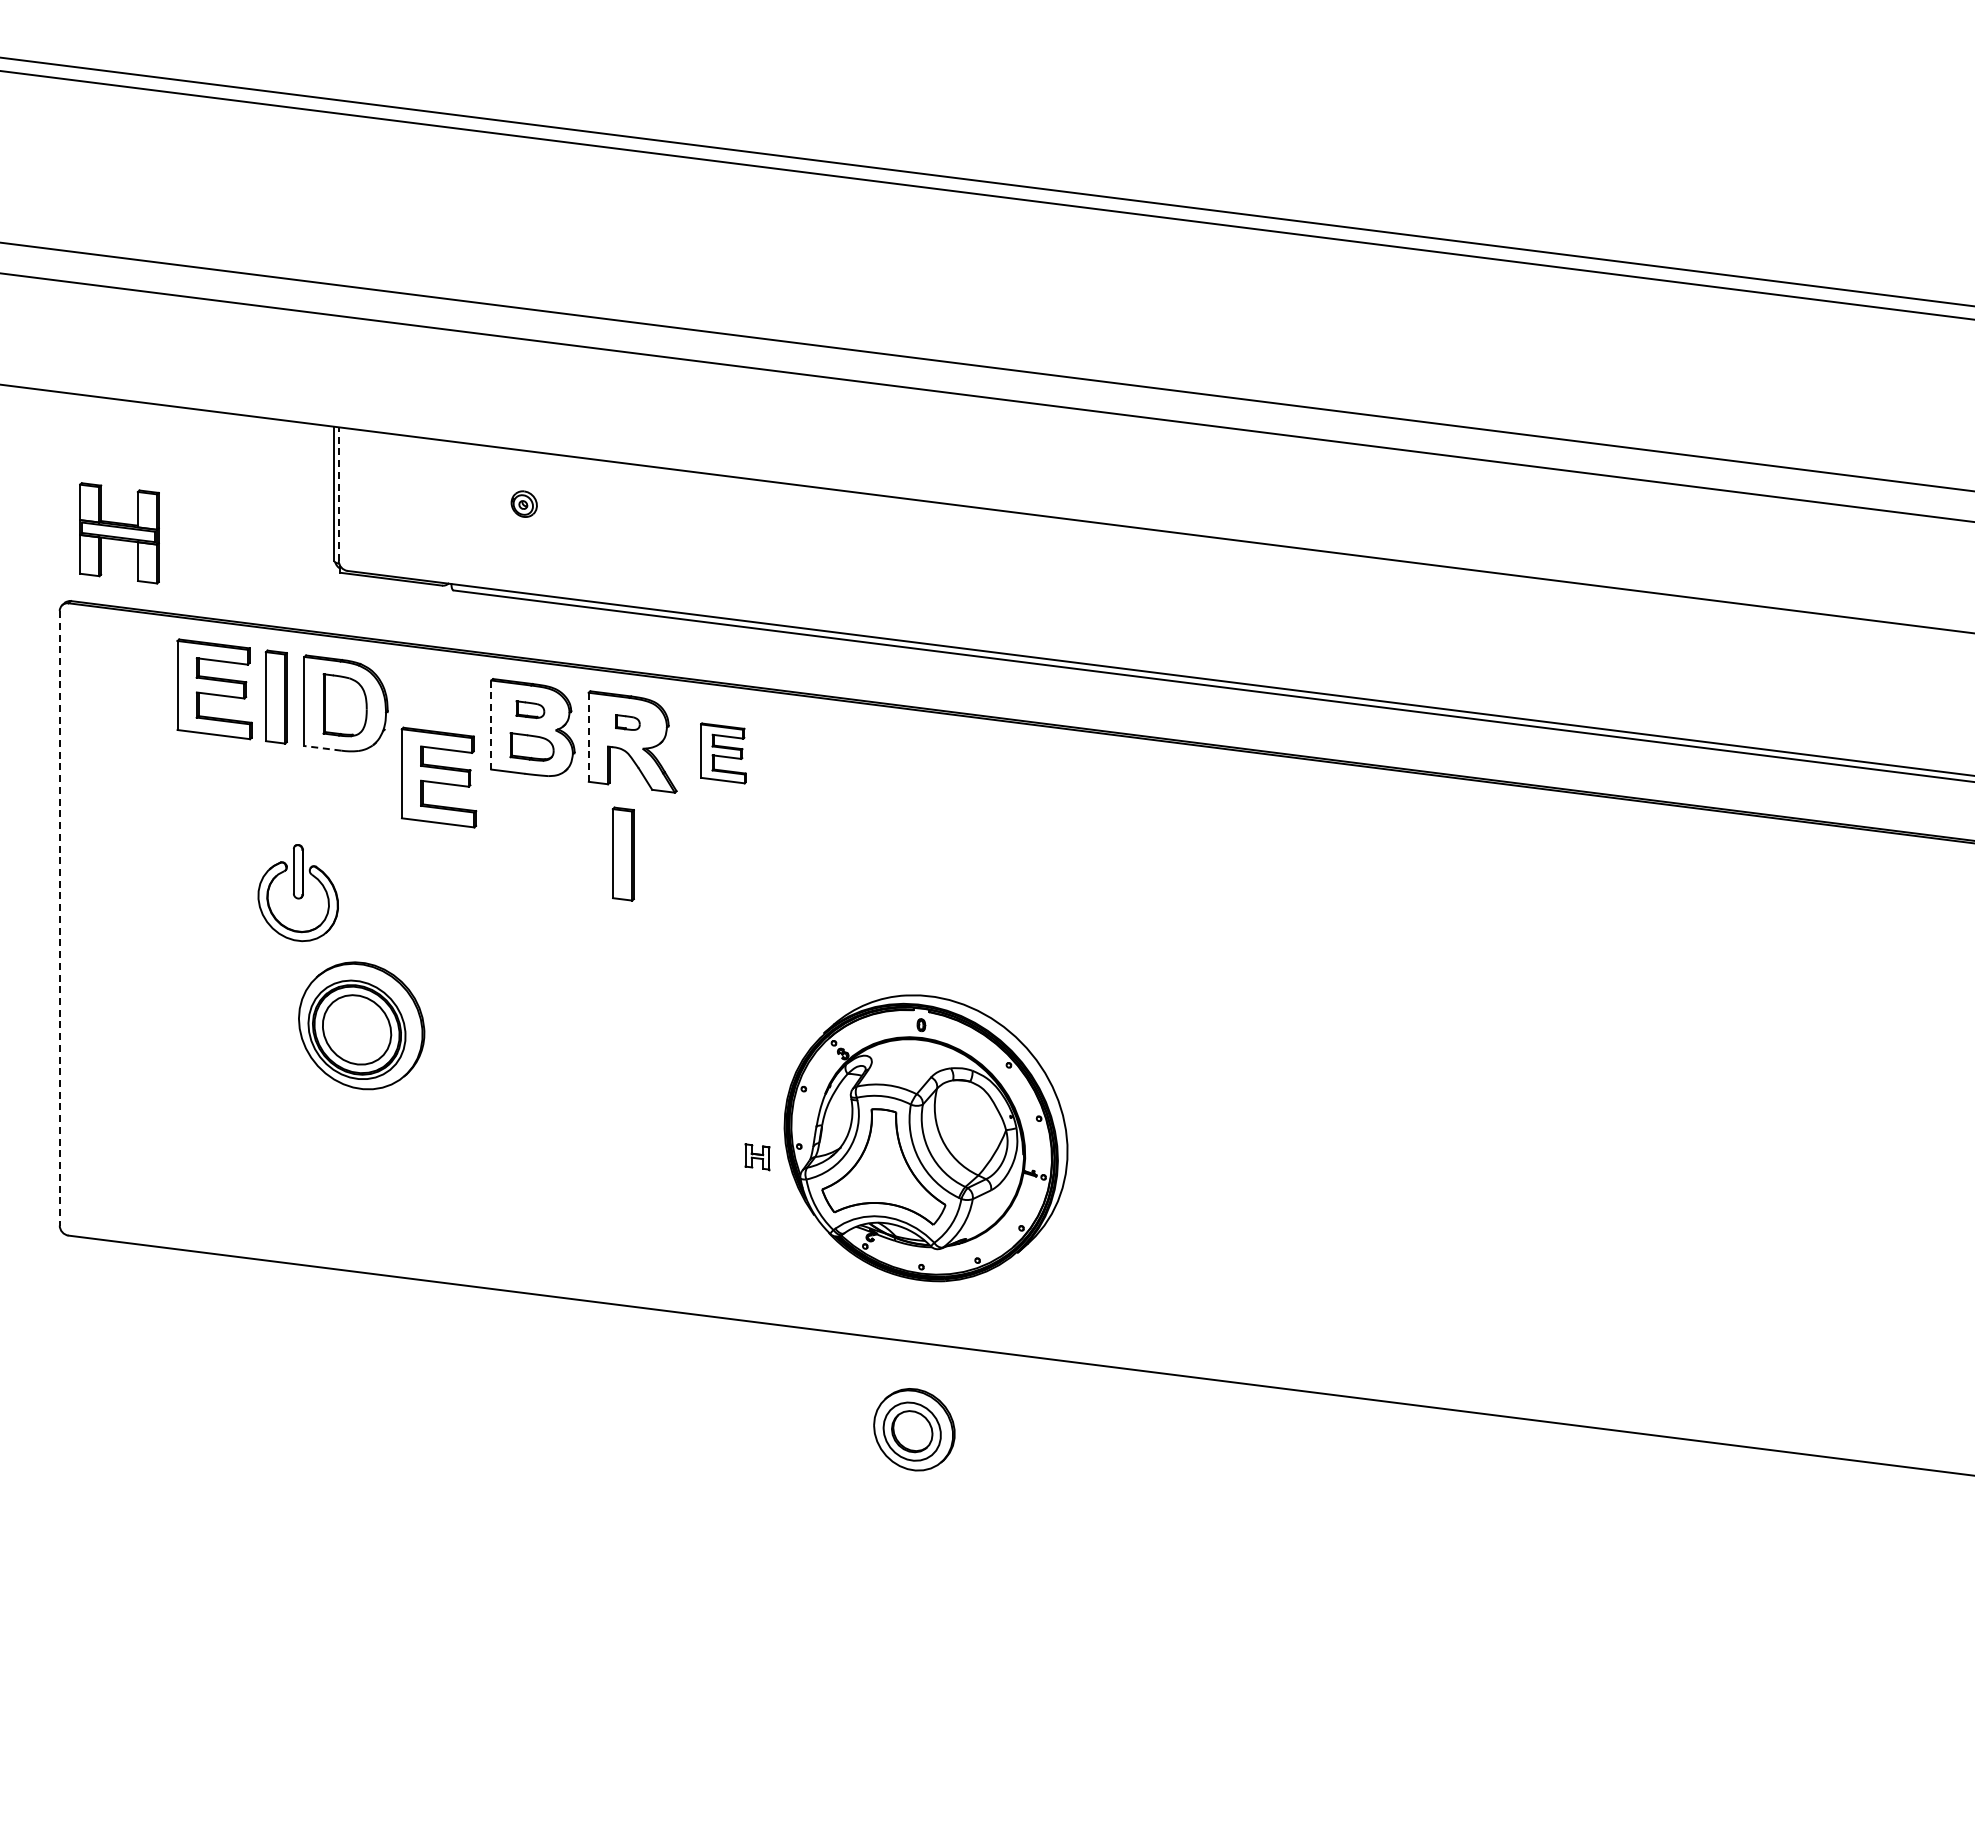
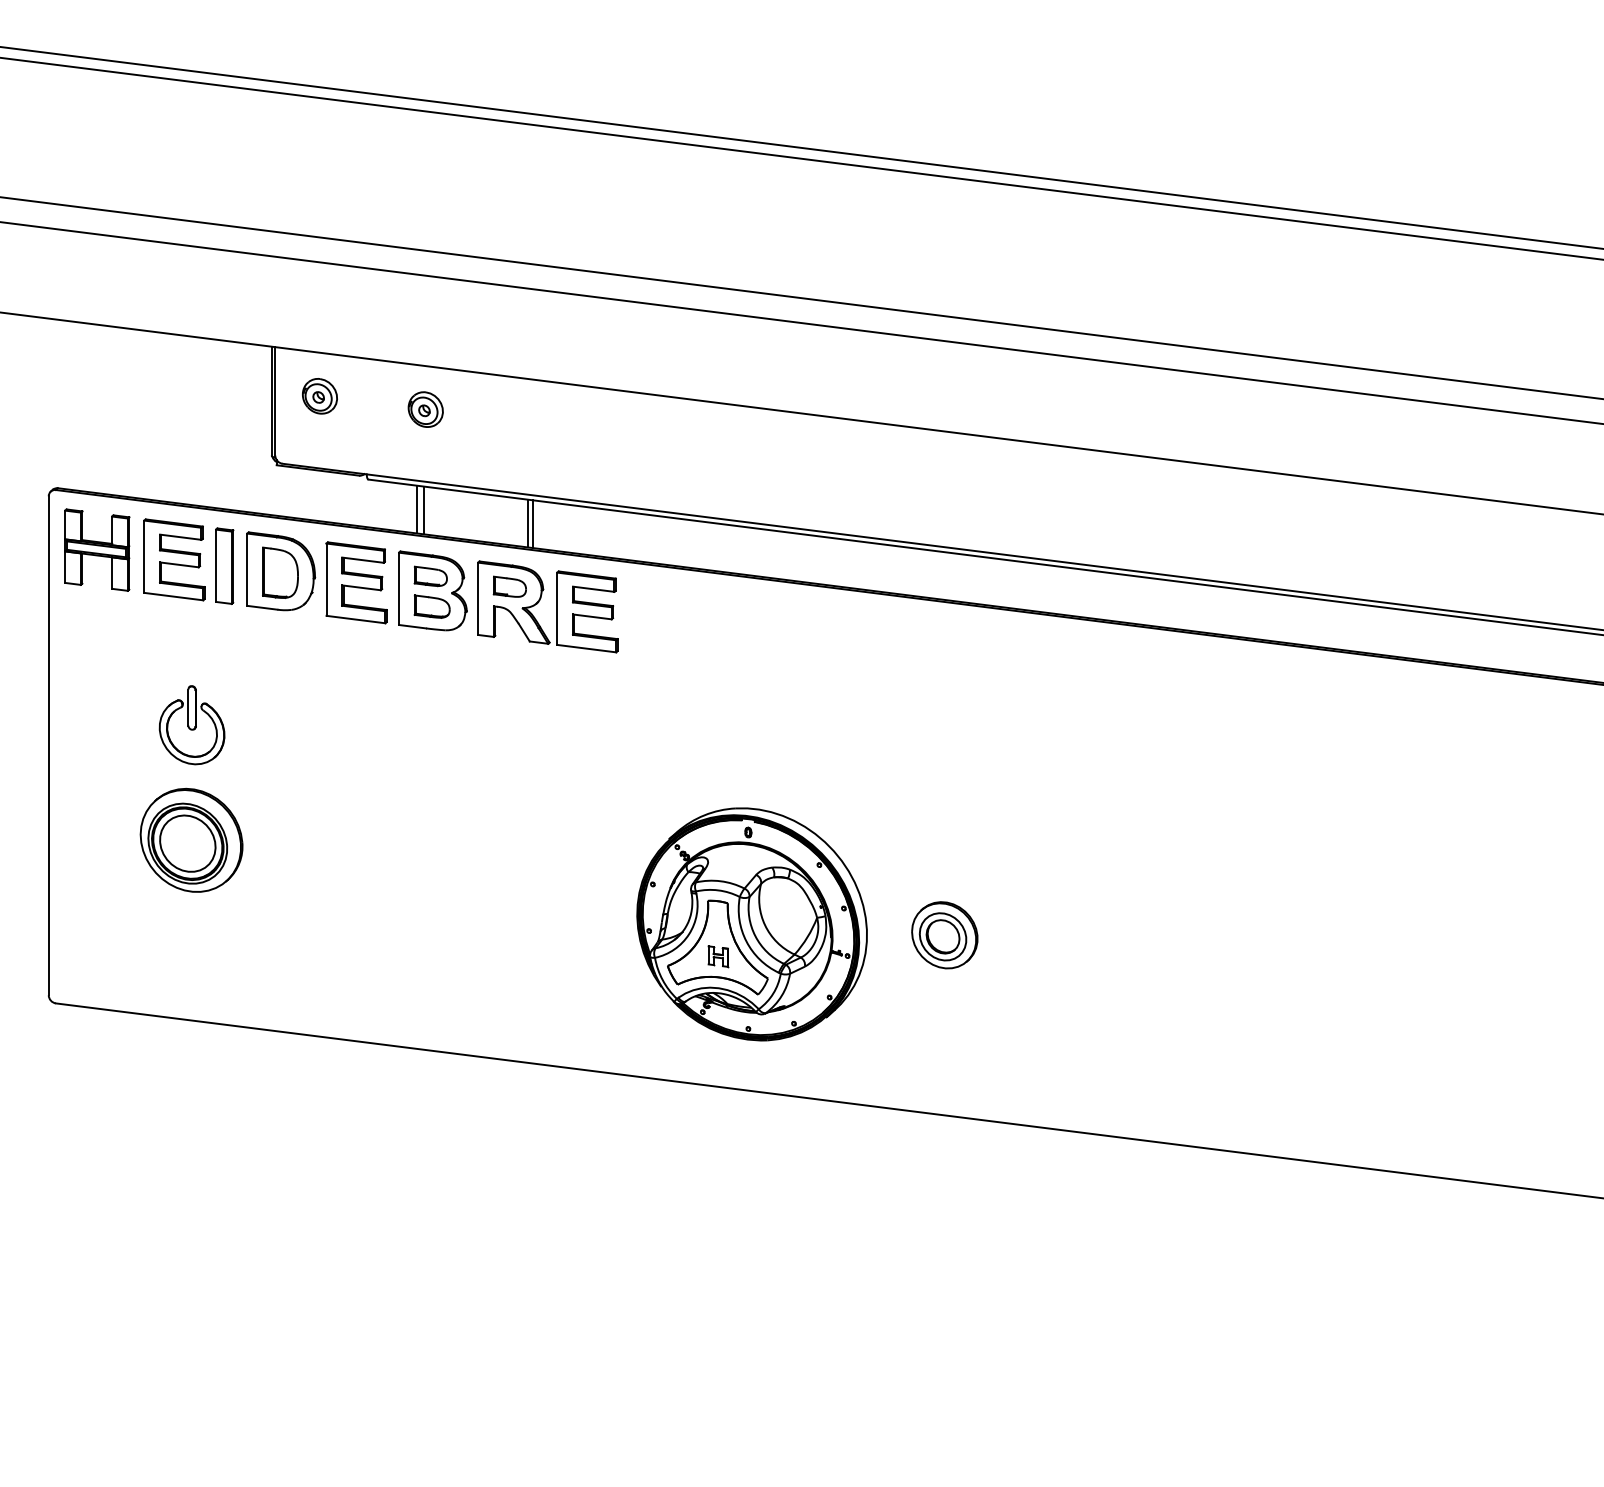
part: (393, 487) -> (319, 396), added
line: (338, 494) -> (275, 401), dashed -> solid
part: (524, 503) -> (426, 408), size x1.67
part: (119, 533) -> (97, 550), moved
line: (513, 627) -> (417, 509), added
line: (522, 628) -> (424, 510), added
line: (649, 644) -> (527, 523), added
line: (655, 644) -> (532, 523), added
part: (530, 709) -> (430, 576), size x1.43
part: (627, 722) -> (509, 586), size x1.67
line: (491, 725) -> (399, 589), dashed -> solid
line: (588, 737) -> (478, 598), dashed -> solid
line: (322, 748) -> (262, 607), dashed -> solid
part: (723, 753) -> (587, 611), size x1.67
part: (438, 777) -> (356, 582), moved
part: (622, 853) -> (505, 693), removed
part: (297, 893) -> (191, 725), moved
line: (59, 918) -> (48, 745), dashed -> solid
part: (361, 1025) -> (191, 840), moved
part: (757, 1157) -> (718, 957), moved
part: (914, 1429) -> (944, 935), moved

